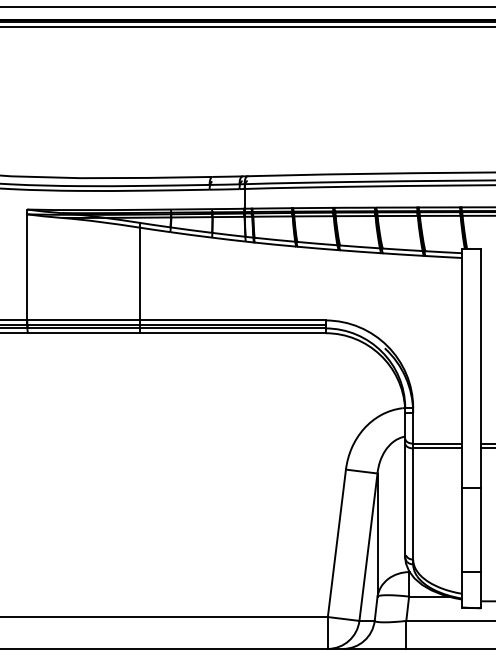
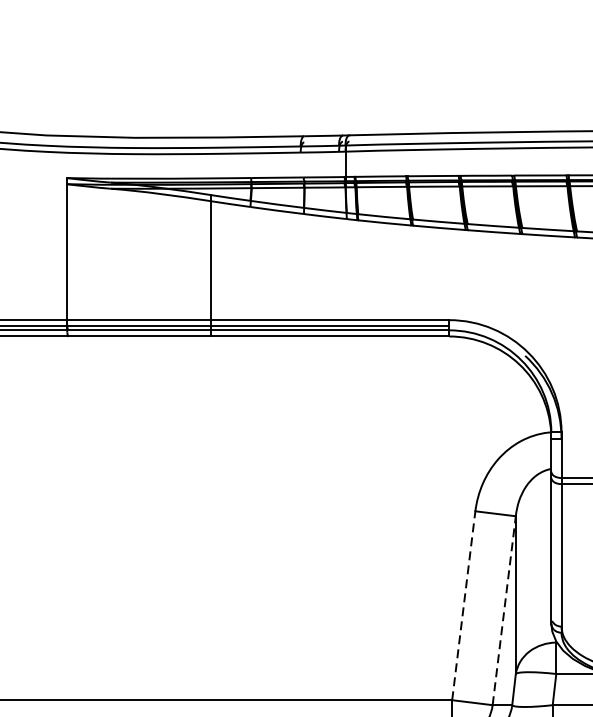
line: (336, 542) -> (463, 604), solid -> dashed
line: (368, 546) -> (504, 609), solid -> dashed

